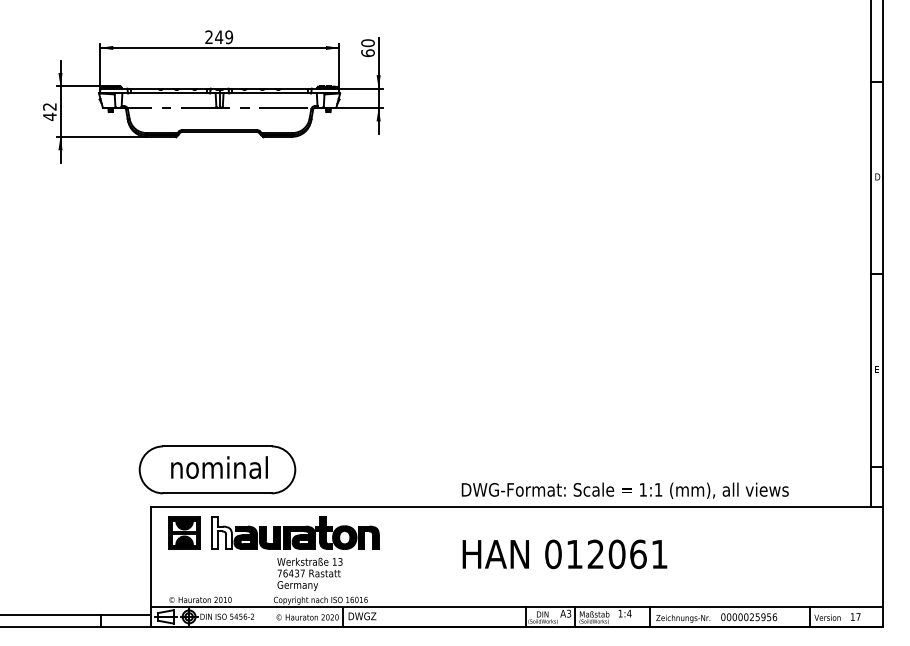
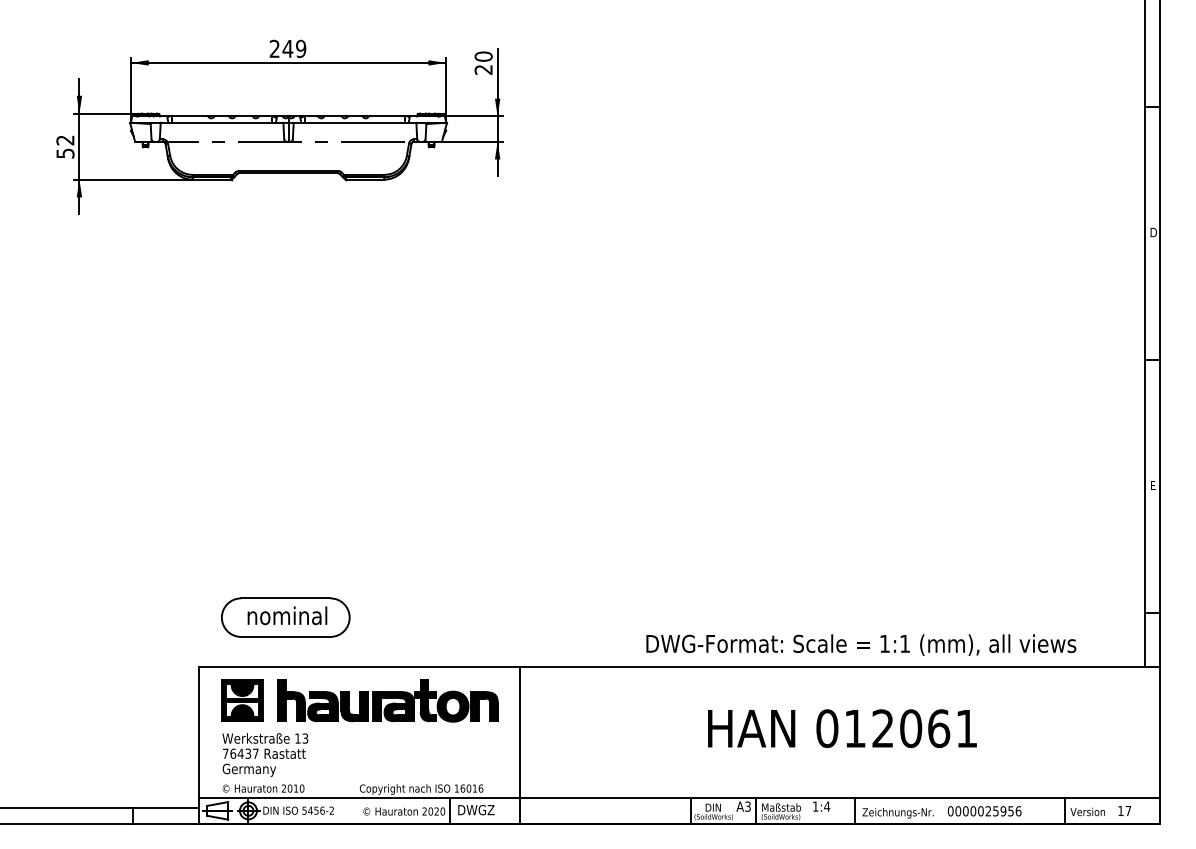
text: (367, 53) -> (482, 70), 60 -> 20
text: (49, 116) -> (64, 153), 42 -> 52
part: (217, 469) -> (285, 617), size x0.62
text: (624, 490) -> (860, 644), moved
fill: (221, 532) -> (291, 699), added
text: (564, 554) -> (841, 728), moved
line: (395, 566) -> (519, 744), added
text: (309, 573) -> (264, 753), moved

